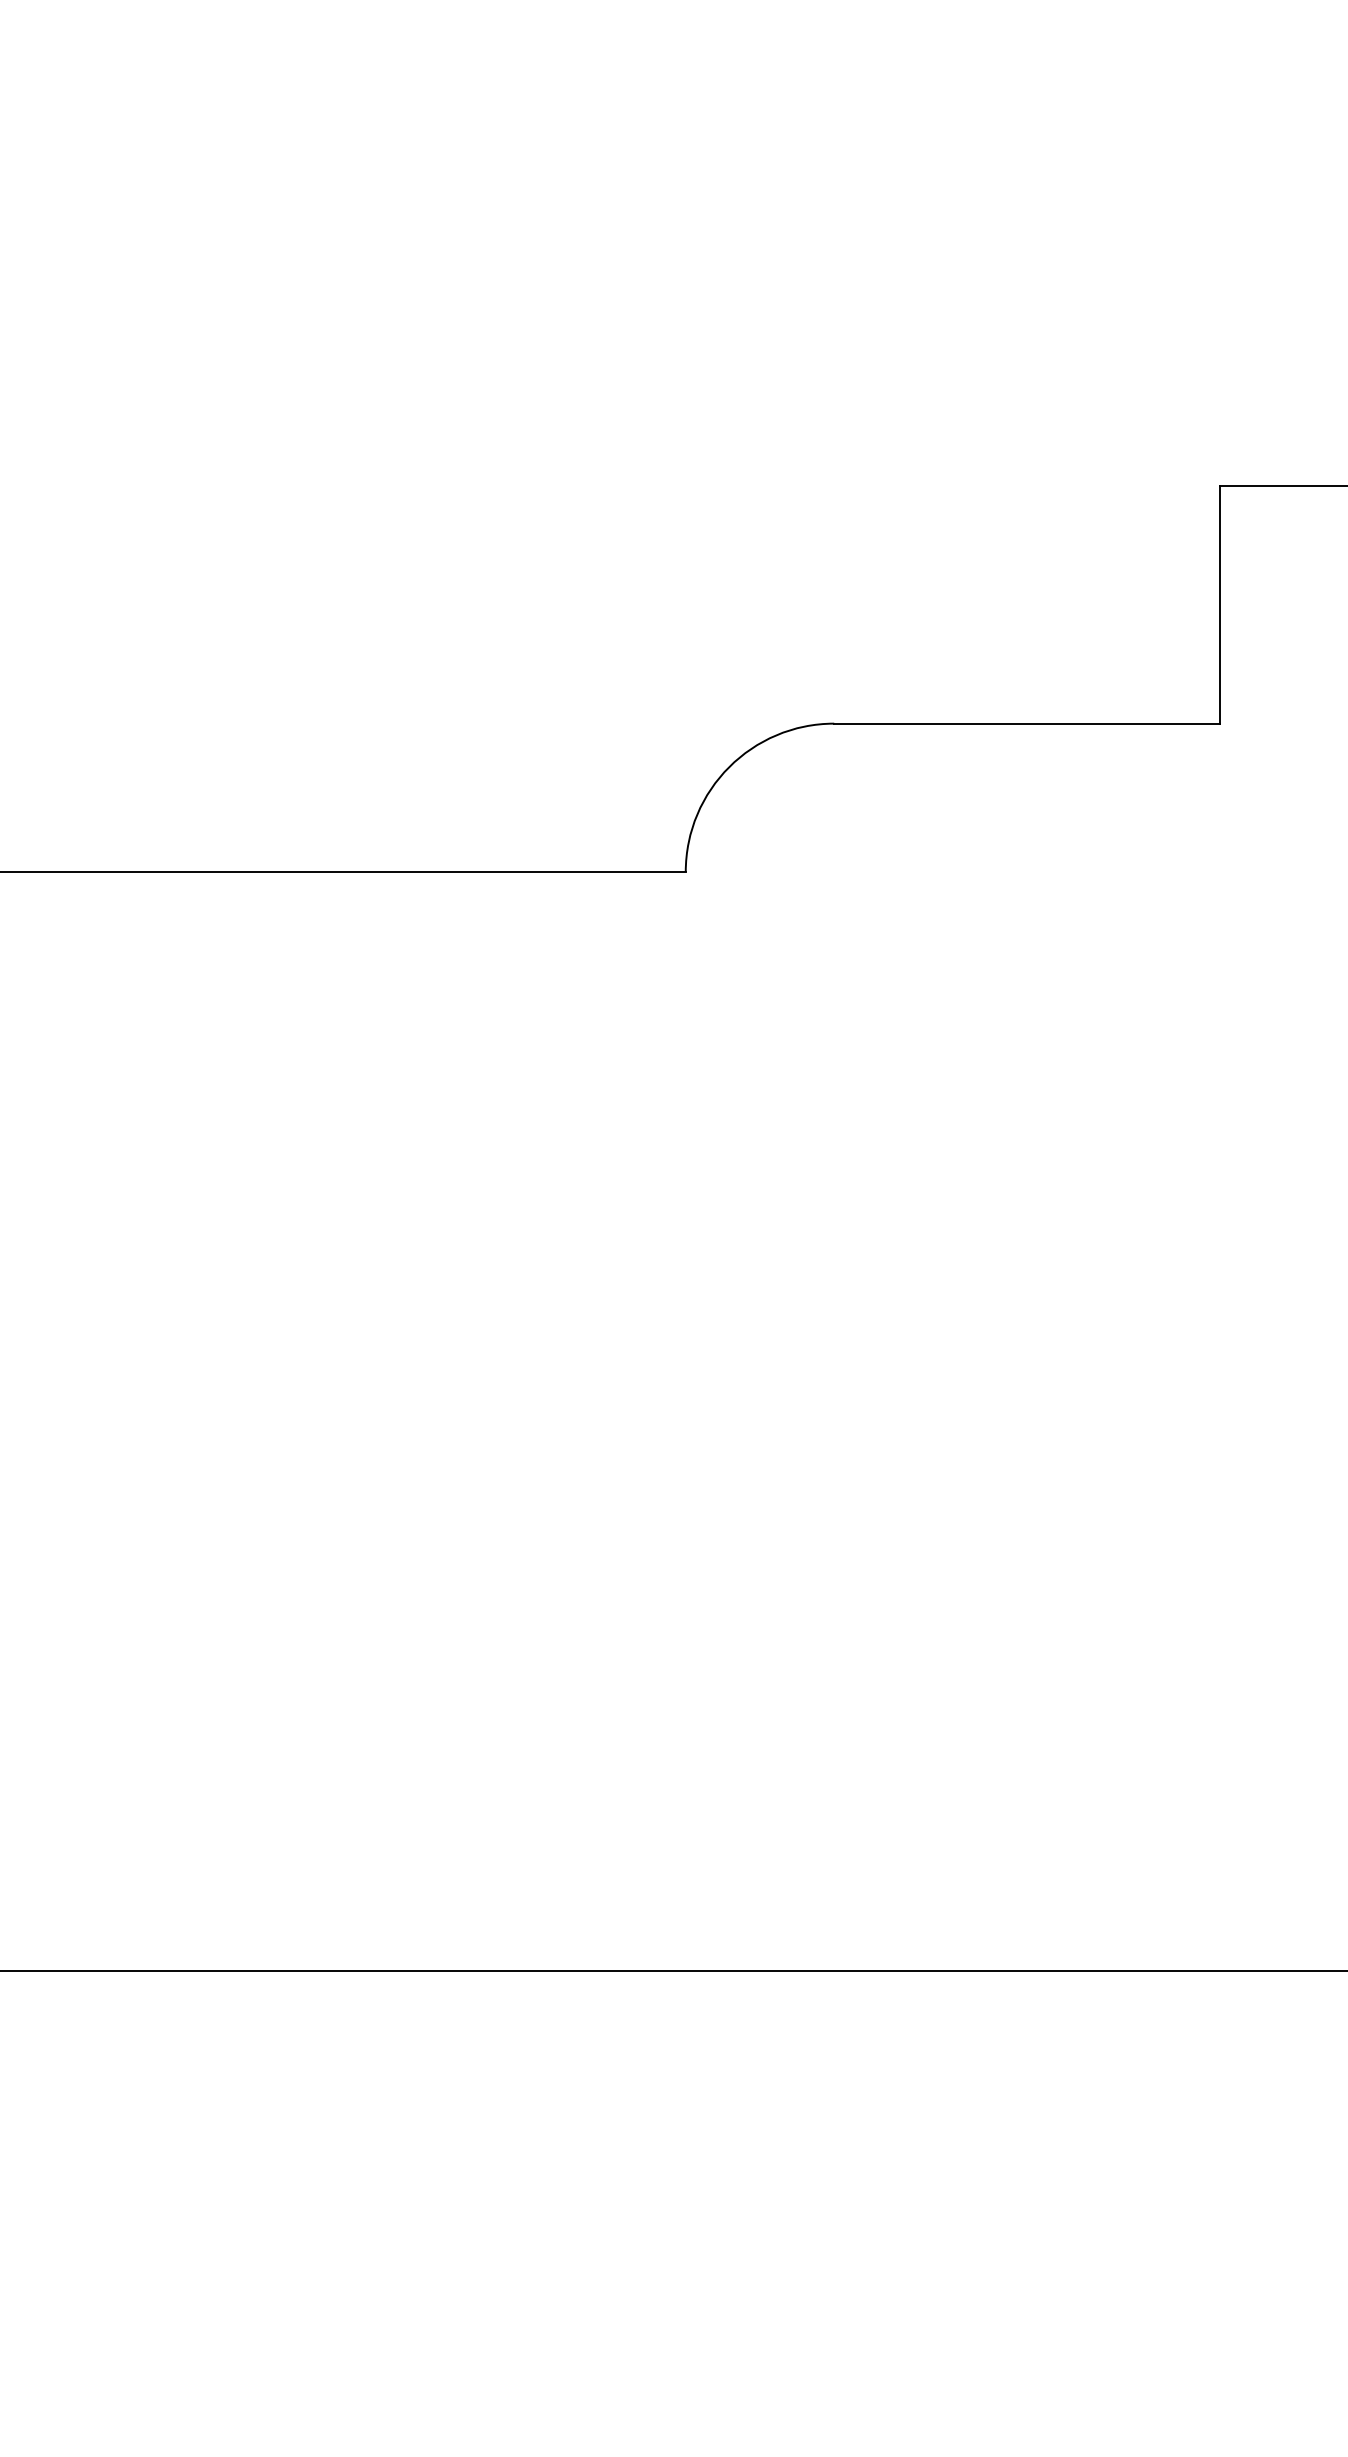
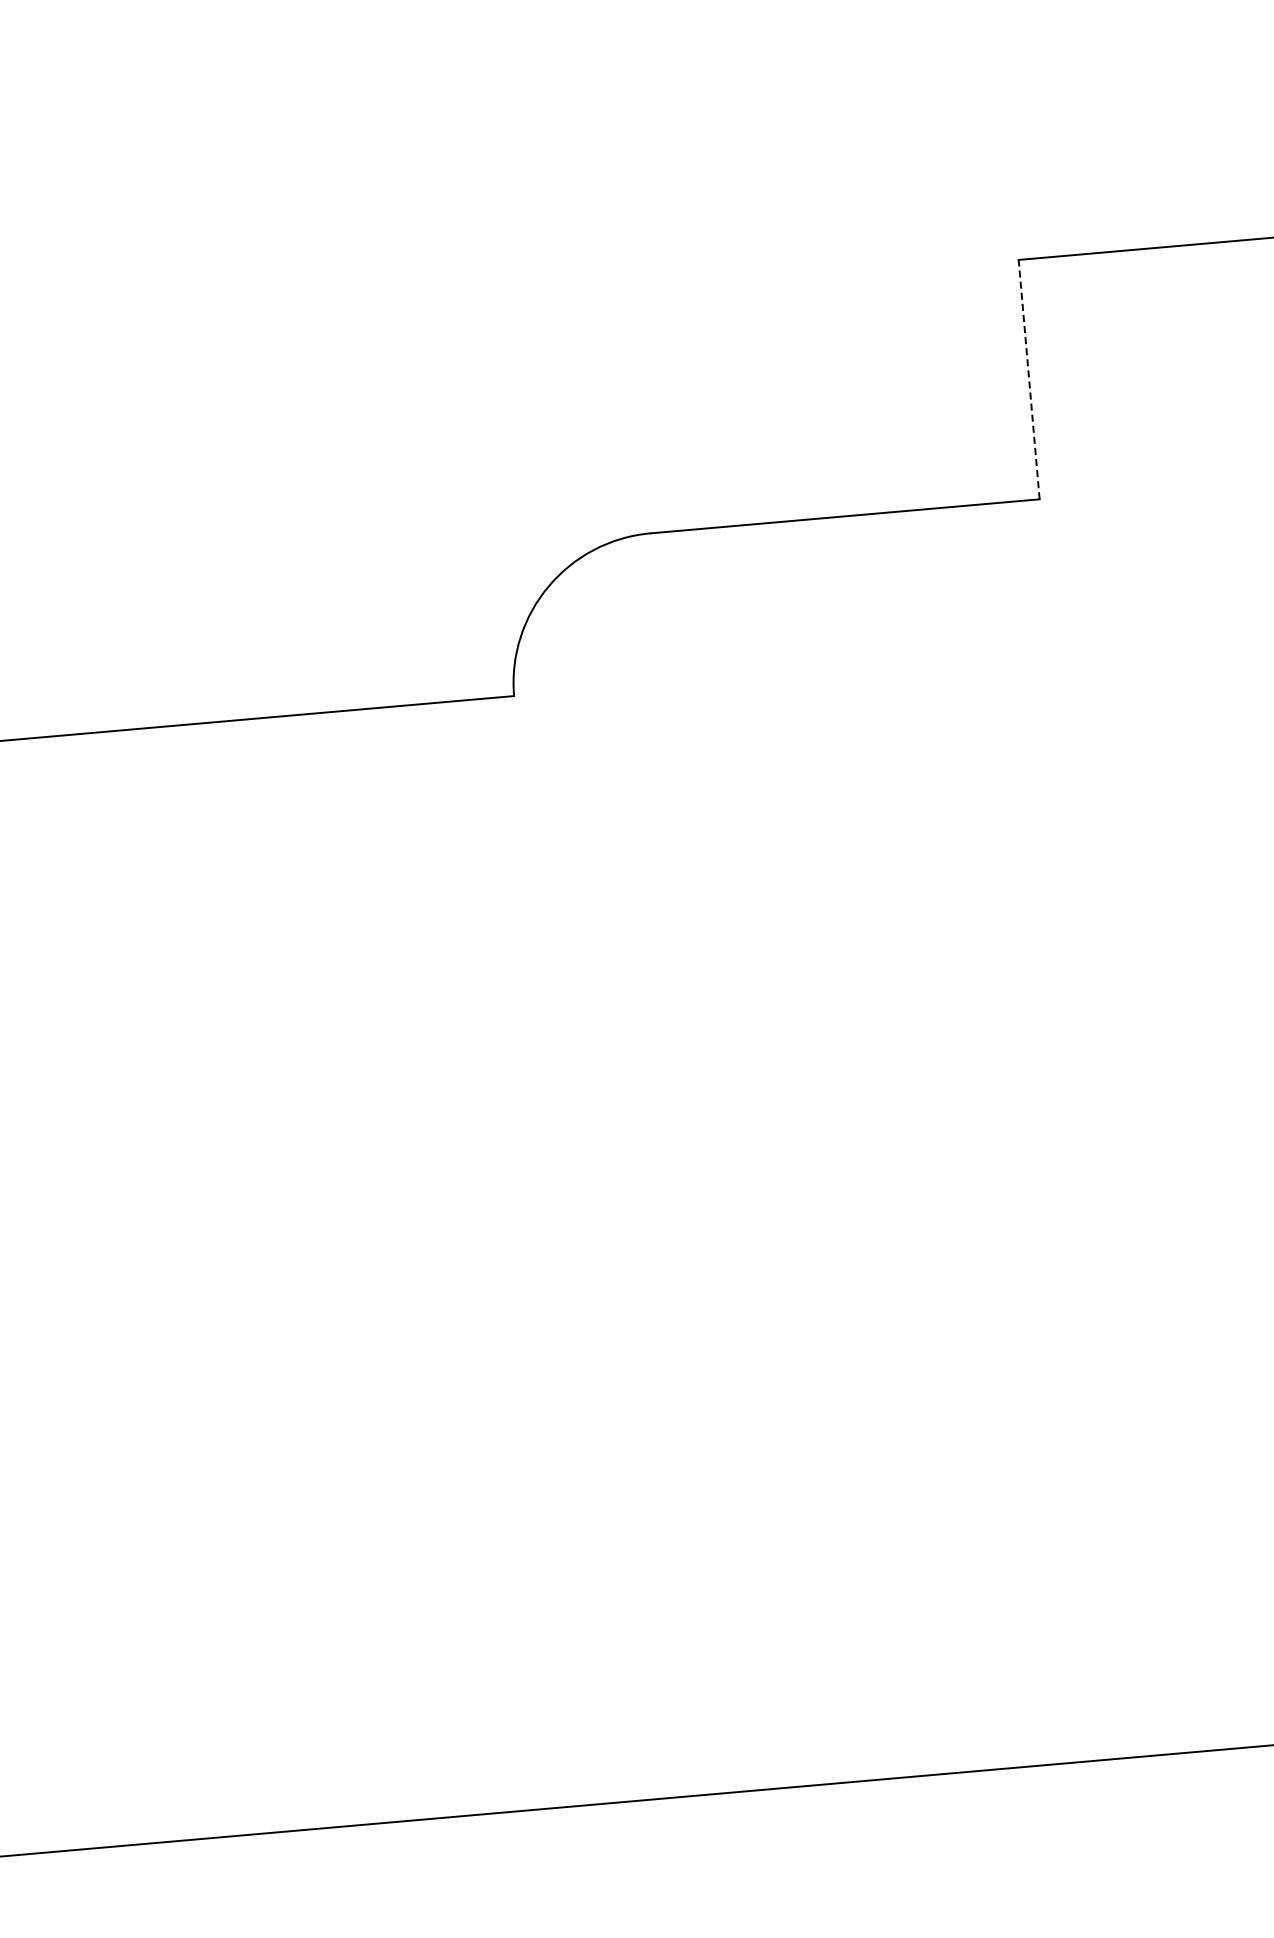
line: (1220, 604) -> (1029, 379), solid -> dashed

